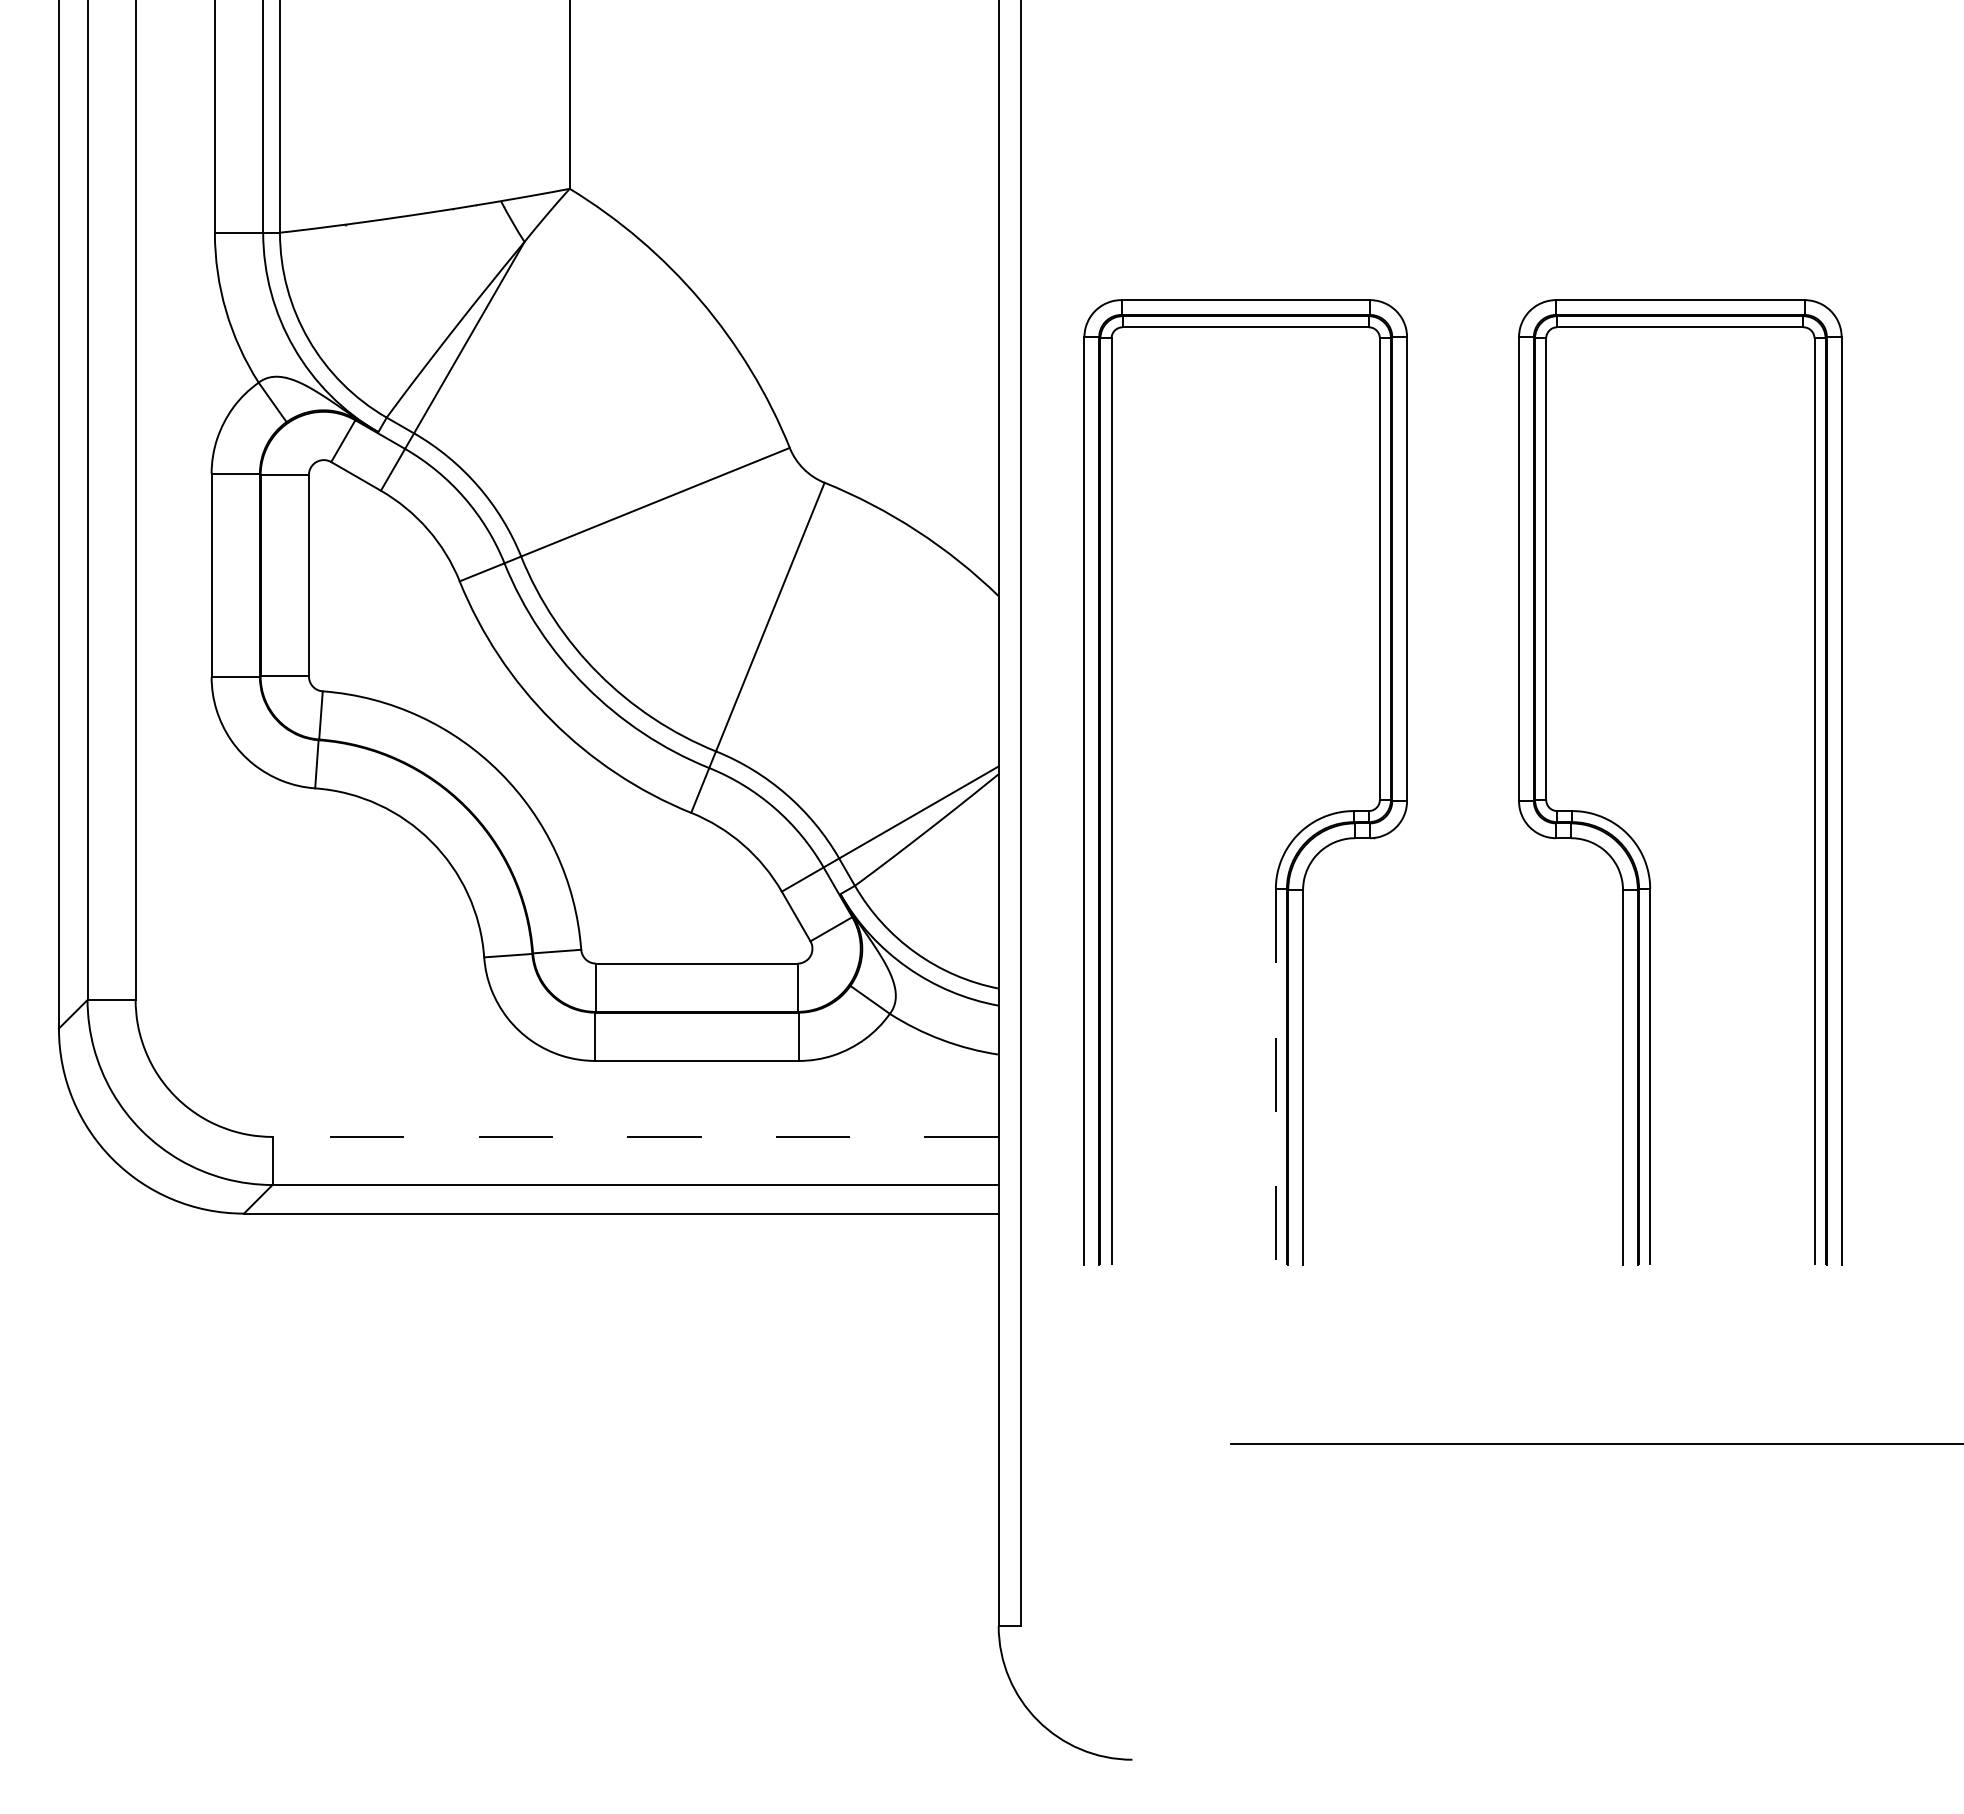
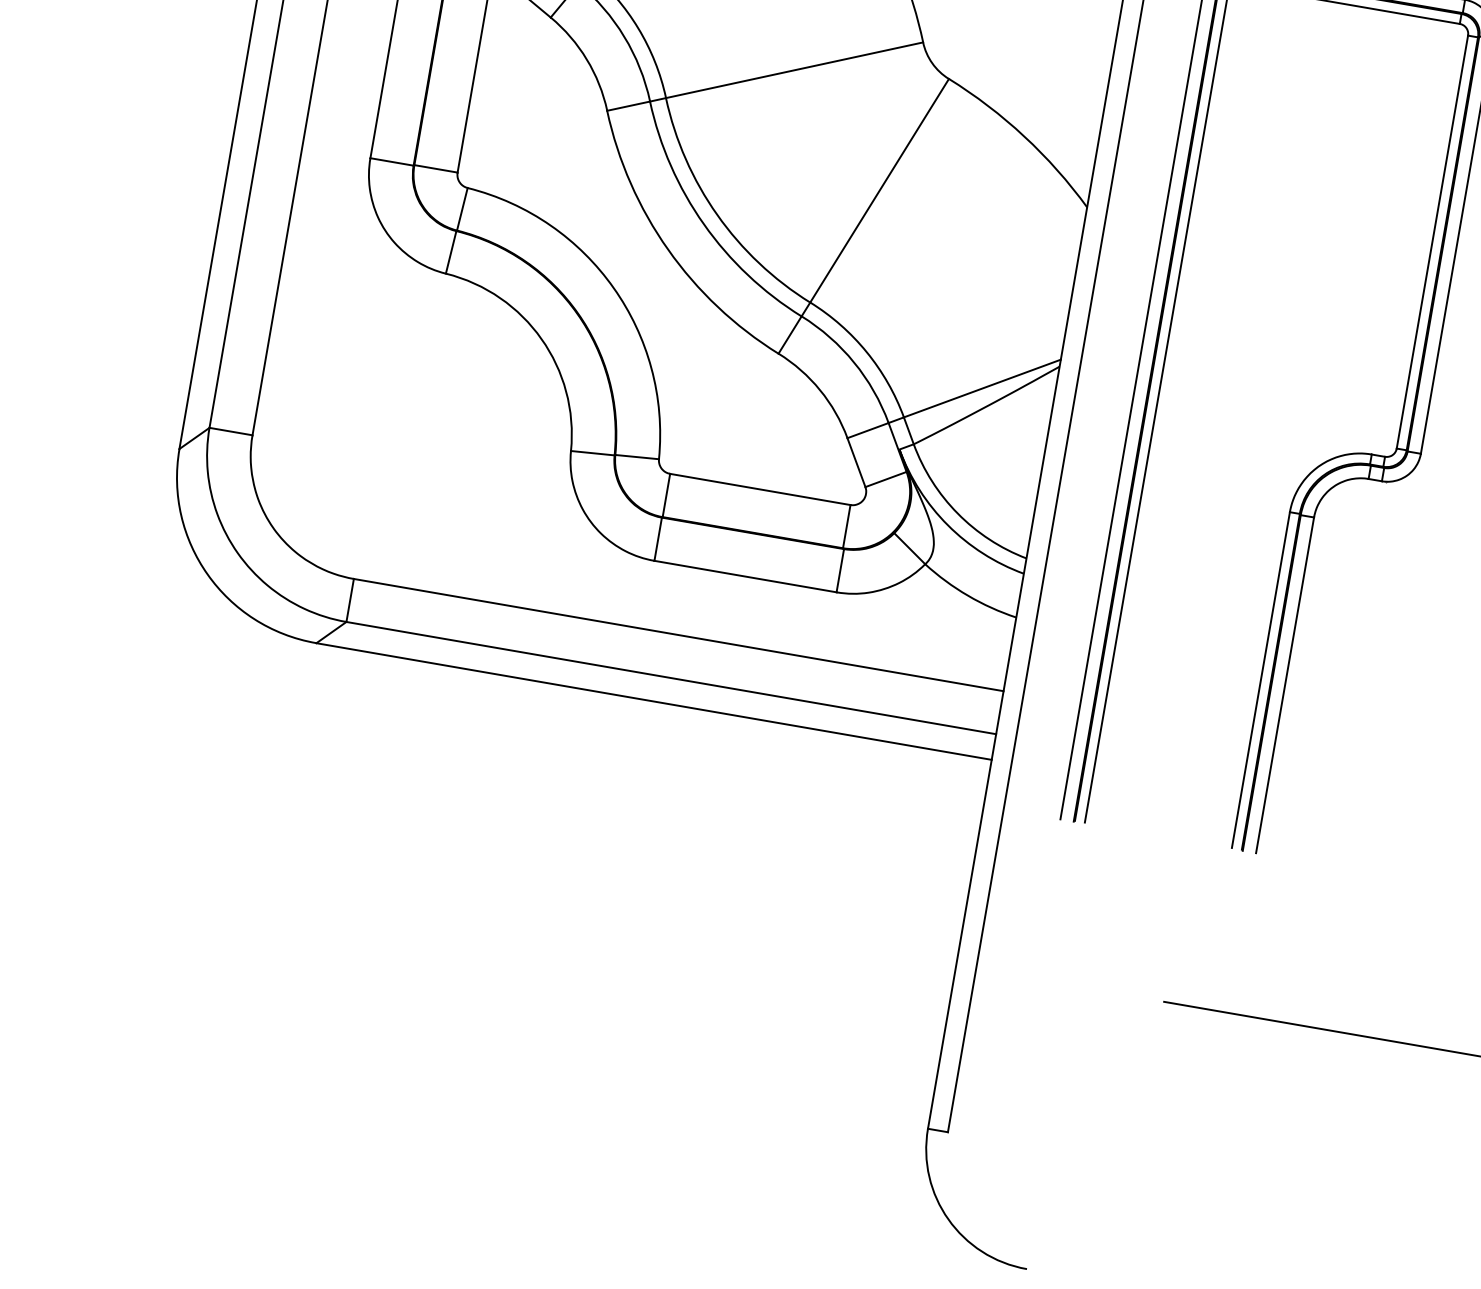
line: (1275, 1076) -> (1260, 679), dashed -> solid
line: (635, 1136) -> (678, 634), dashed -> solid

